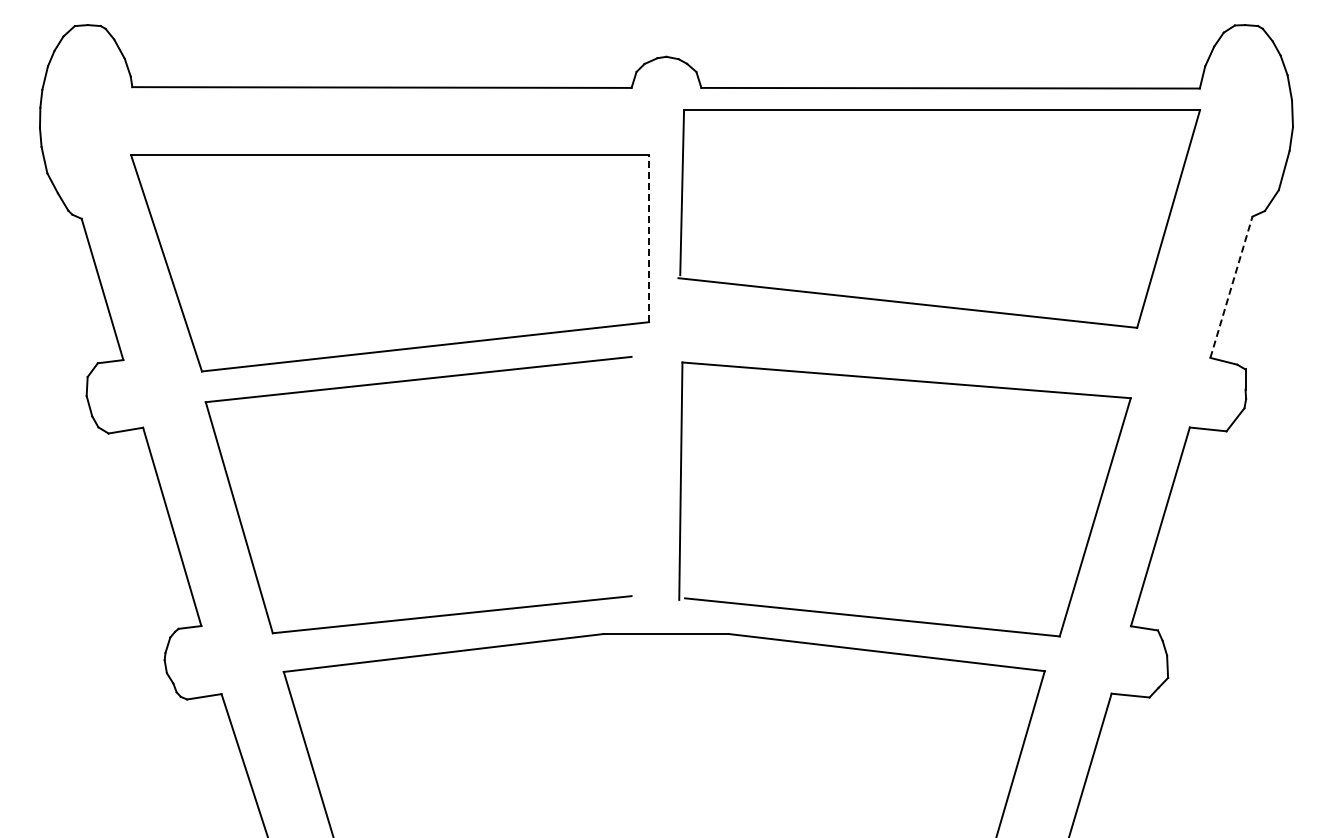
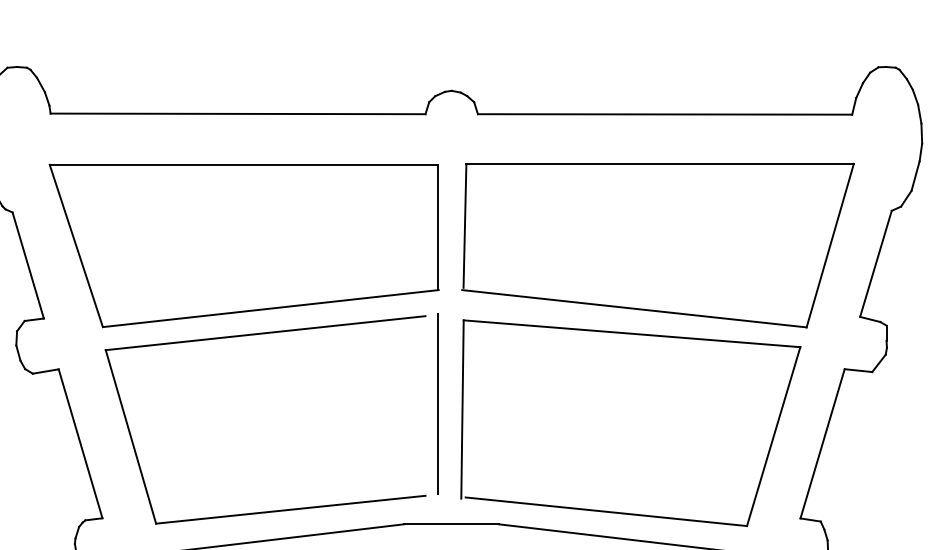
part: (938, 218) -> (657, 245), moved
line: (648, 238) -> (438, 227), dashed -> solid
line: (1231, 287) -> (875, 264), dashed -> solid
line: (648, 473) -> (438, 403), added

